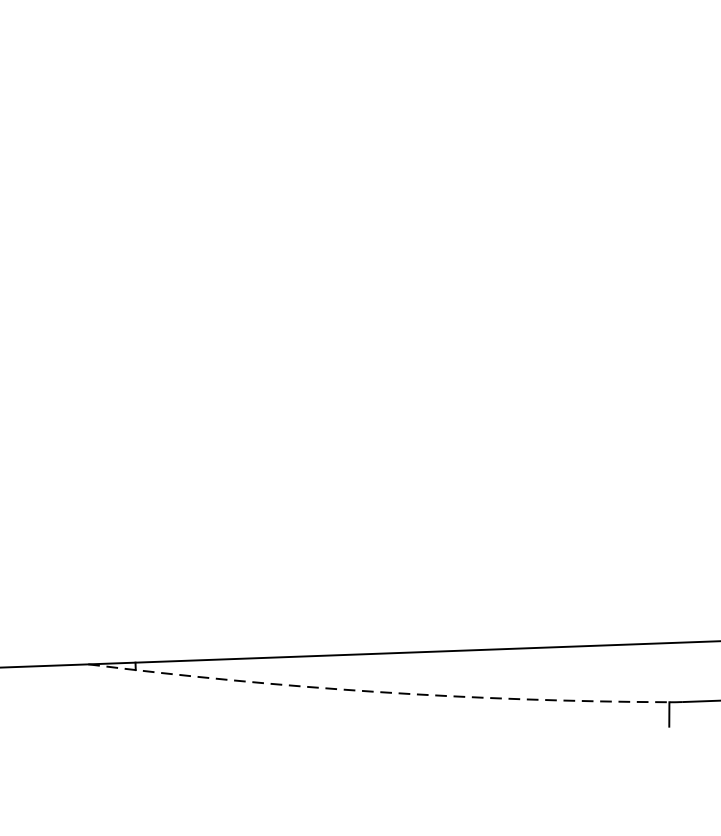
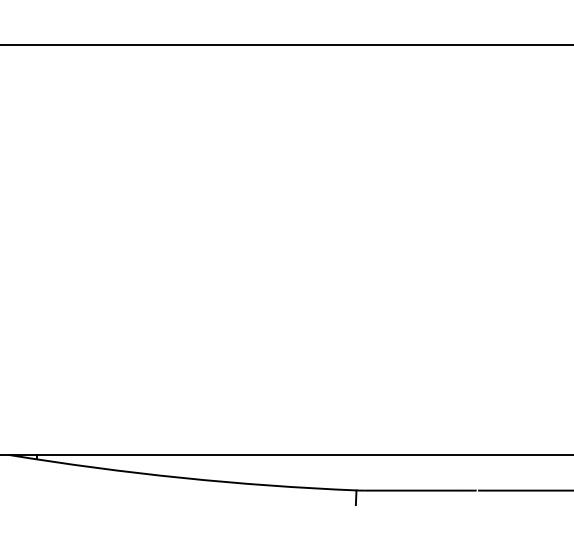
arc: (378, 691) -> (182, 477), dashed -> solid

